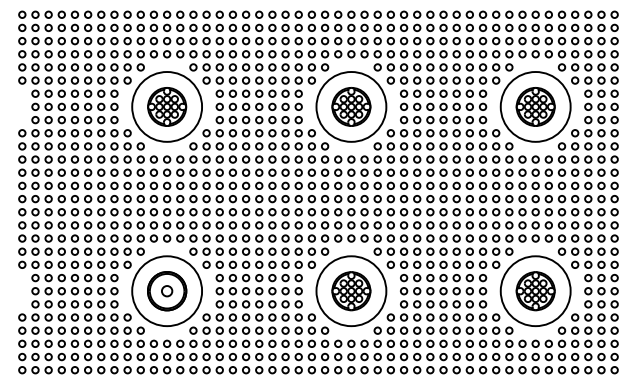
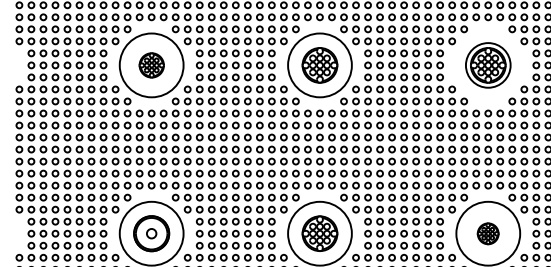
part: (167, 106) -> (152, 65), size x0.7
circle: (535, 106) -> (488, 65), size x0.7
part: (535, 291) -> (488, 233), size x0.6

